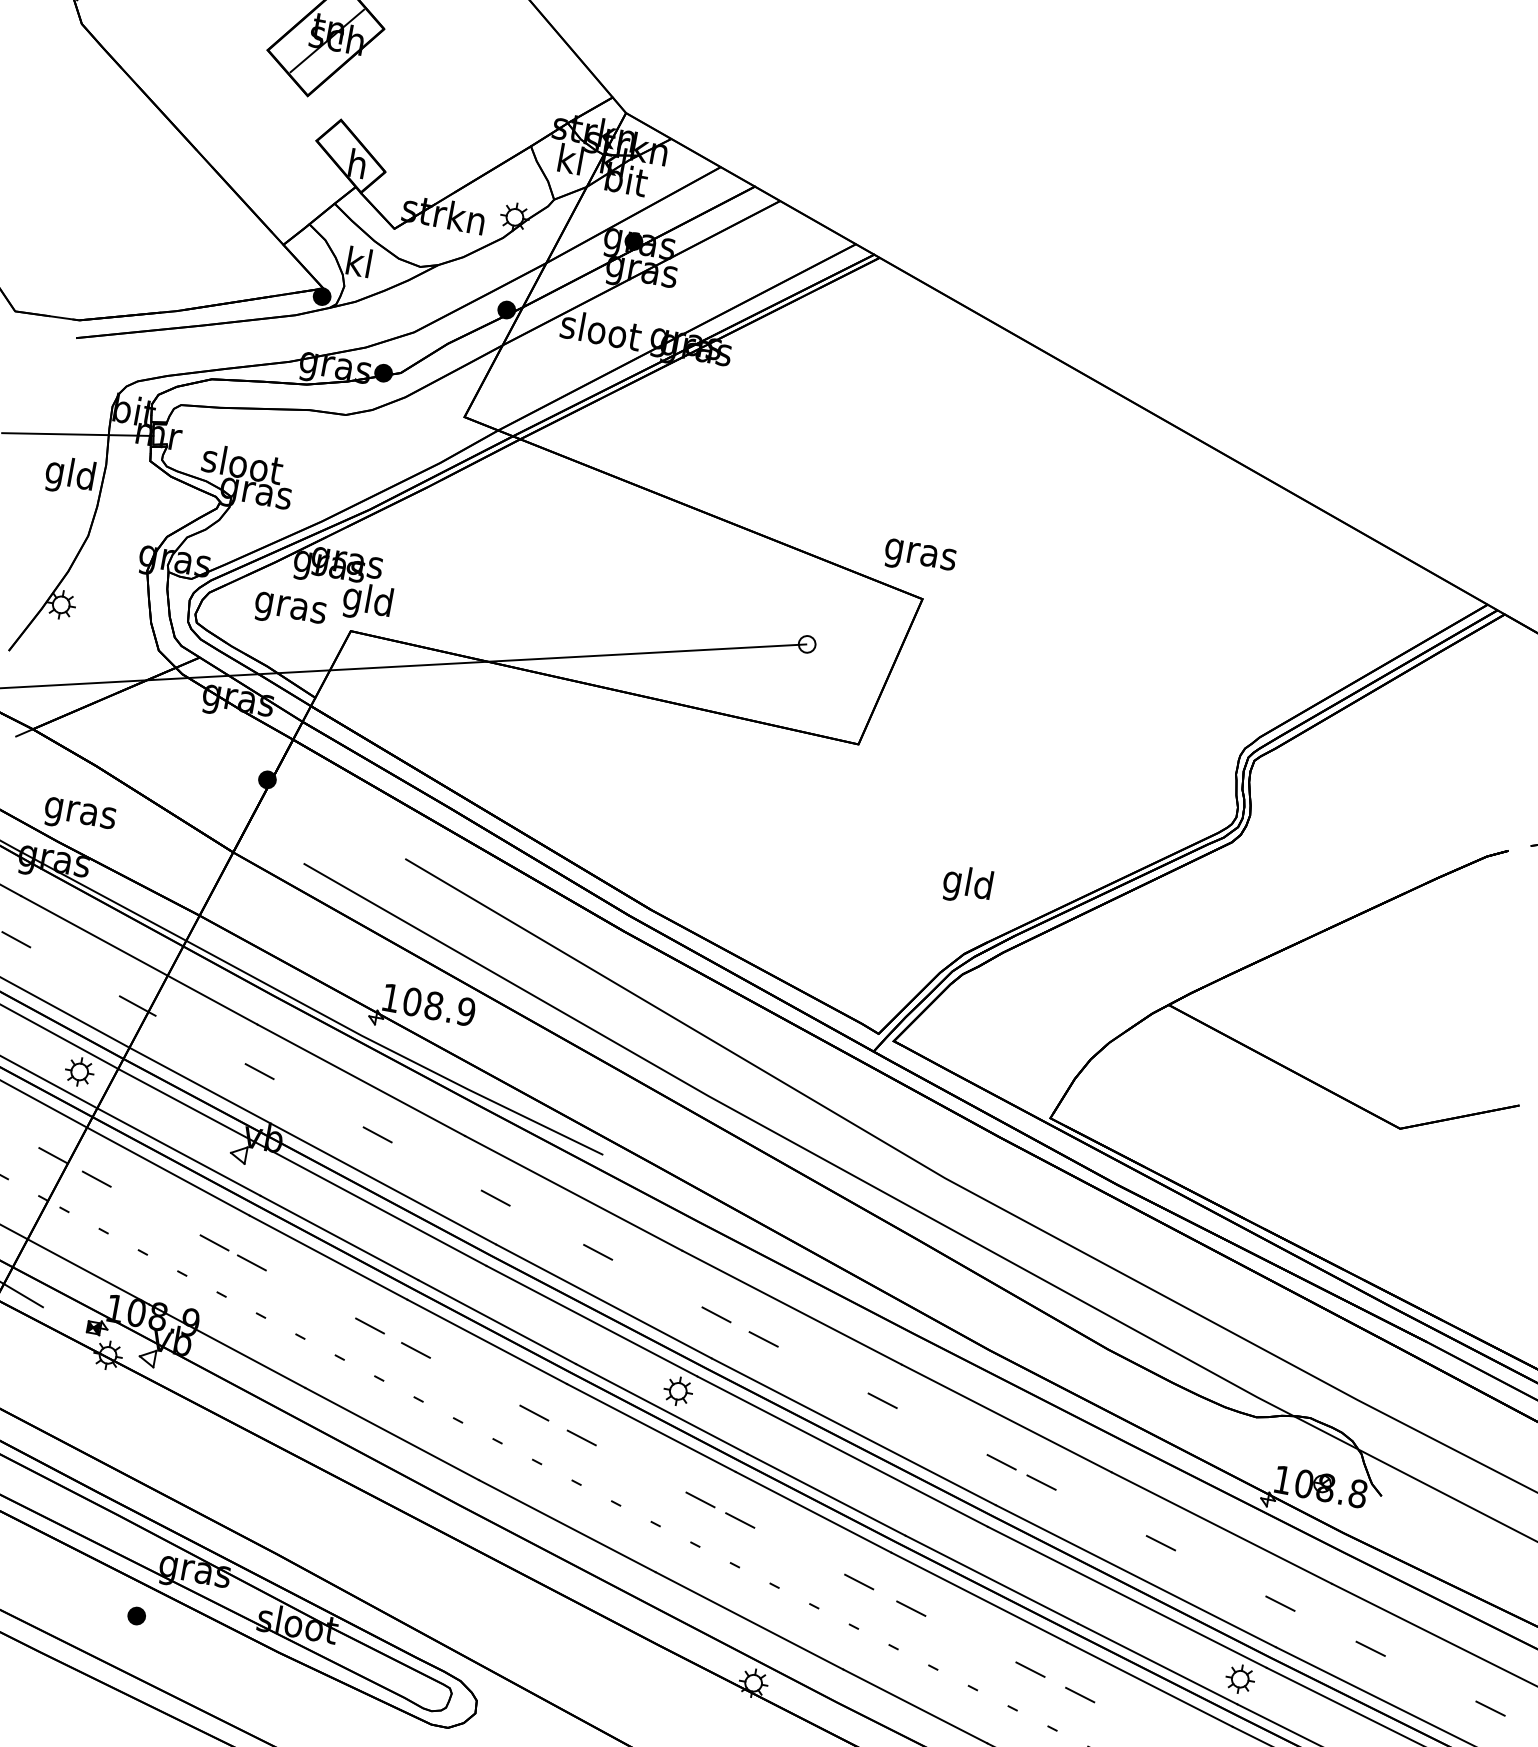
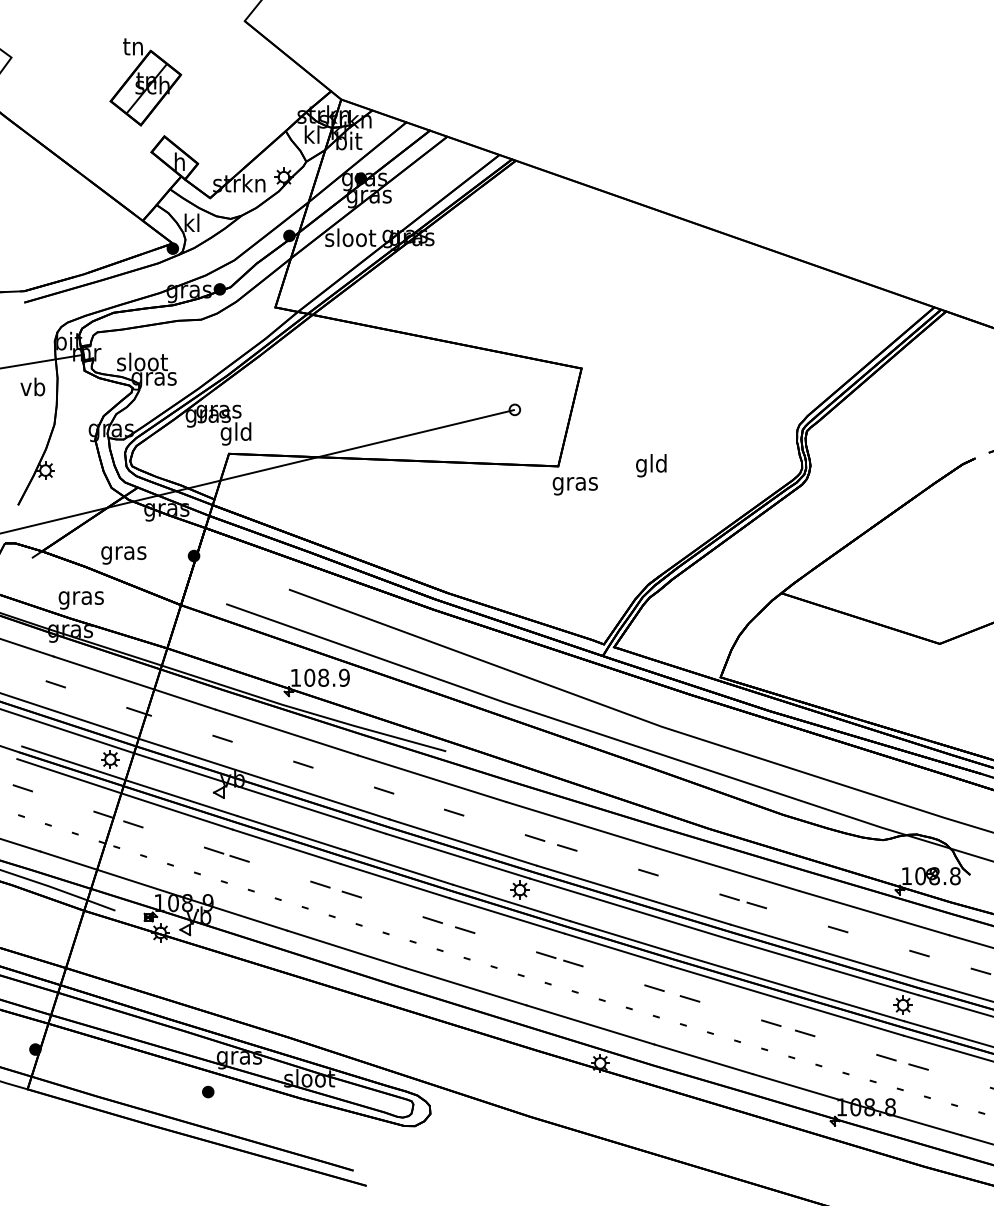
text: (69, 474) -> (35, 388), gld -> vb
text: (918, 558) -> (574, 486), moved
text: (289, 611) -> (123, 555), moved
text: (967, 885) -> (651, 465), moved

